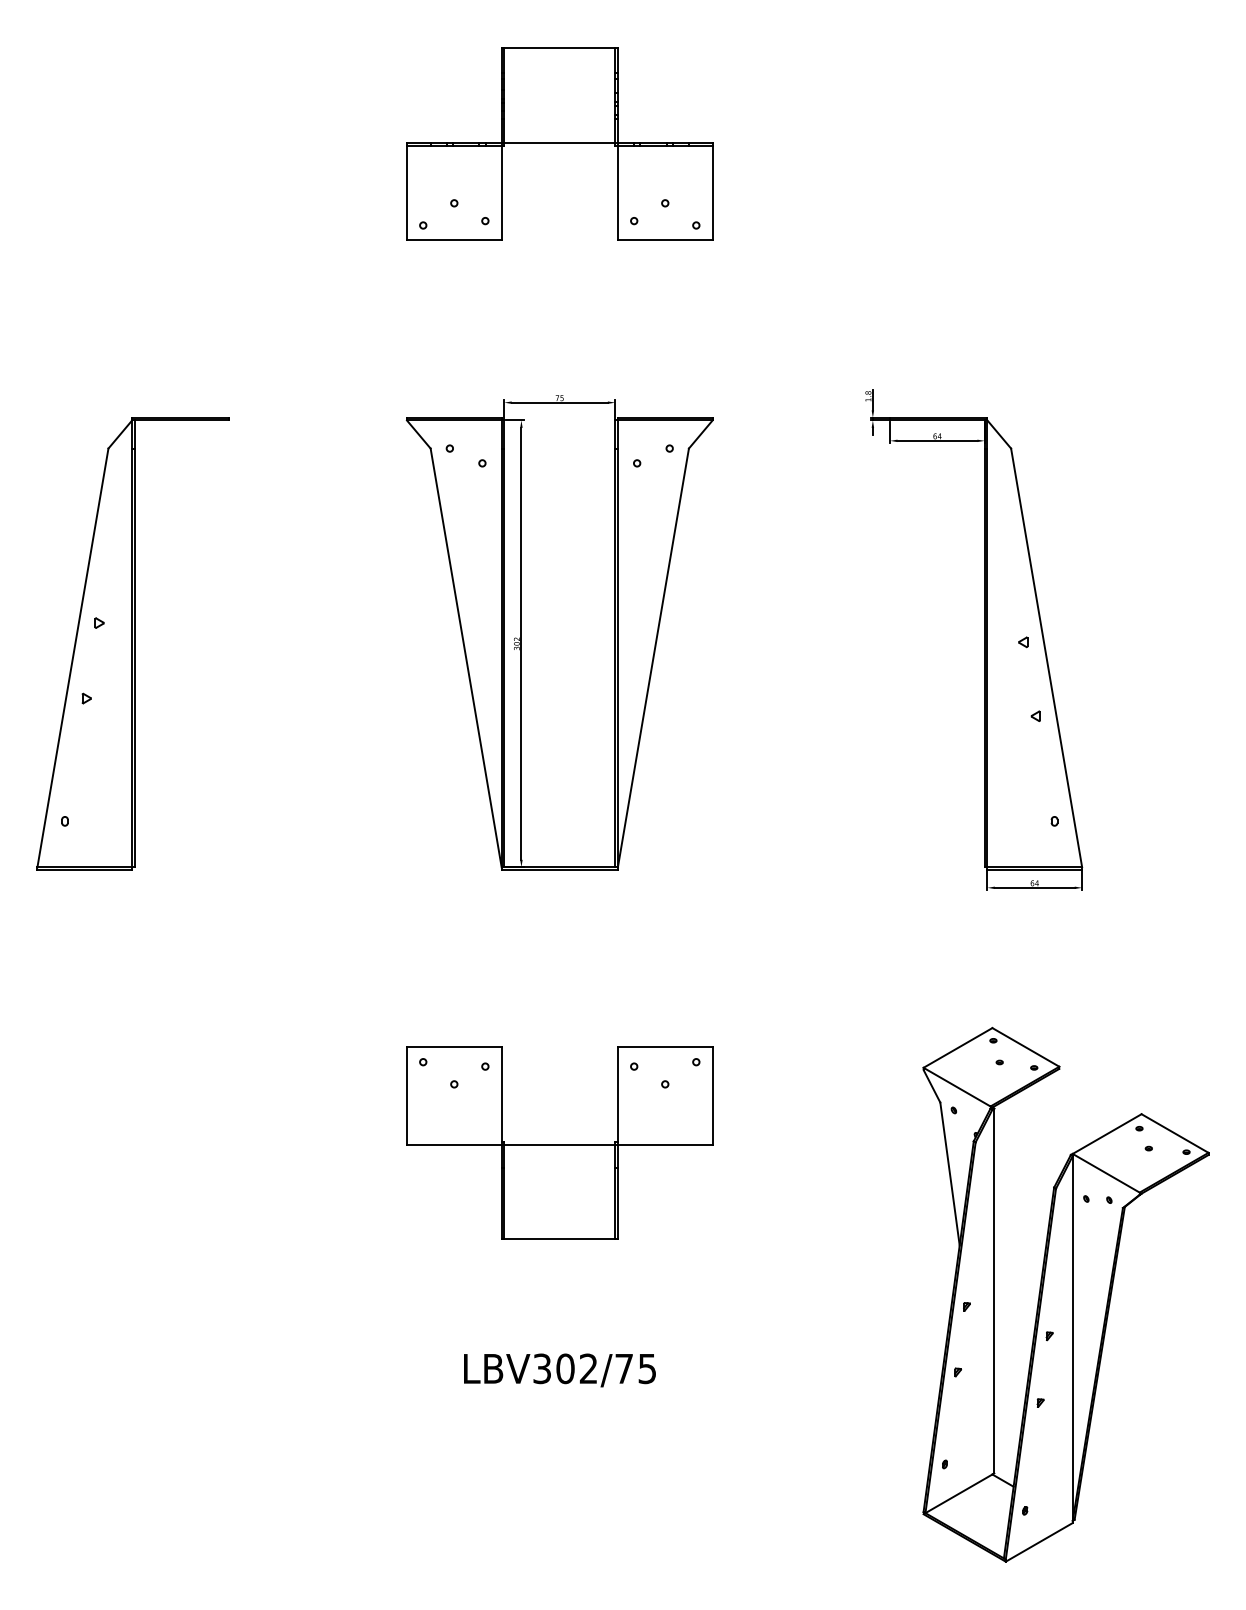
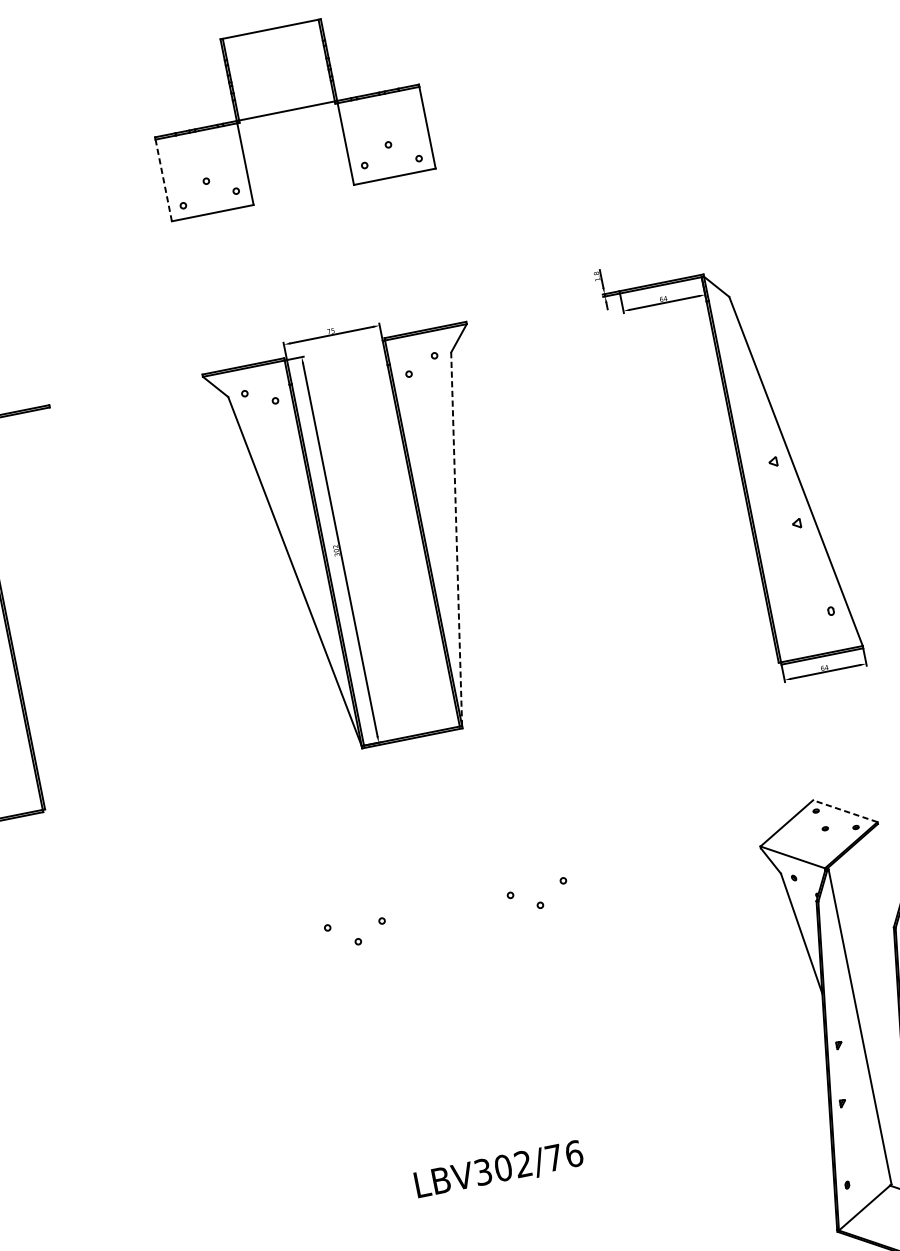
line: (406, 192) -> (163, 180), solid -> dashed
line: (653, 657) -> (456, 538), solid -> dashed
line: (1025, 1047) -> (844, 811), solid -> dashed
part: (559, 1142) -> (459, 973), removed
text: (647, 1368) -> (574, 1153), LBV302/75 -> LBV302/76

